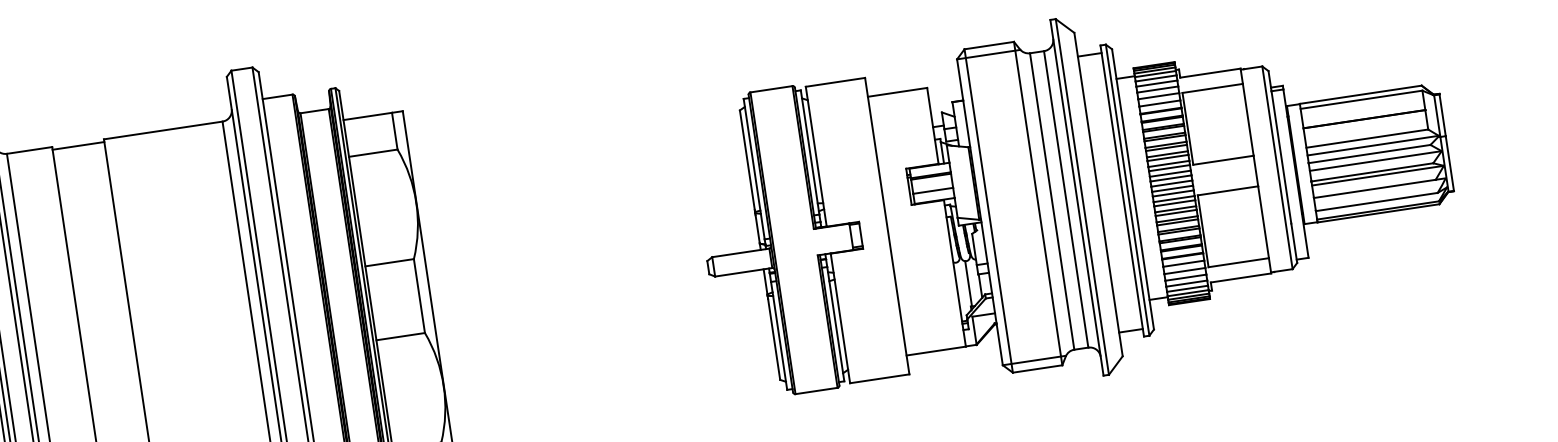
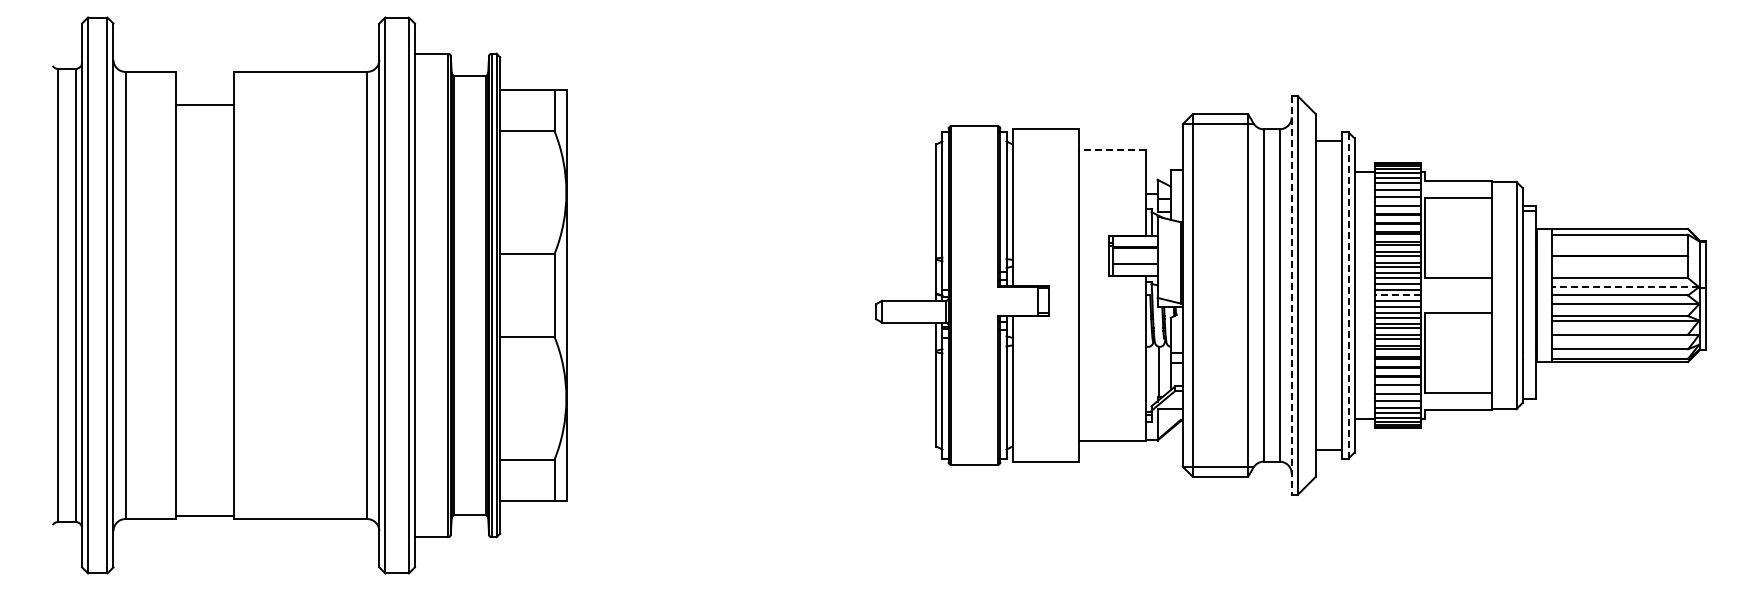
line: (896, 92) -> (1111, 150), solid -> dashed
line: (78, 145) -> (205, 104), moved
line: (1373, 145) -> (1625, 286), solid -> dashed
line: (1172, 183) -> (1398, 295), solid -> dashed
line: (1127, 190) -> (1348, 295), solid -> dashed
line: (1076, 197) -> (1291, 295), solid -> dashed

